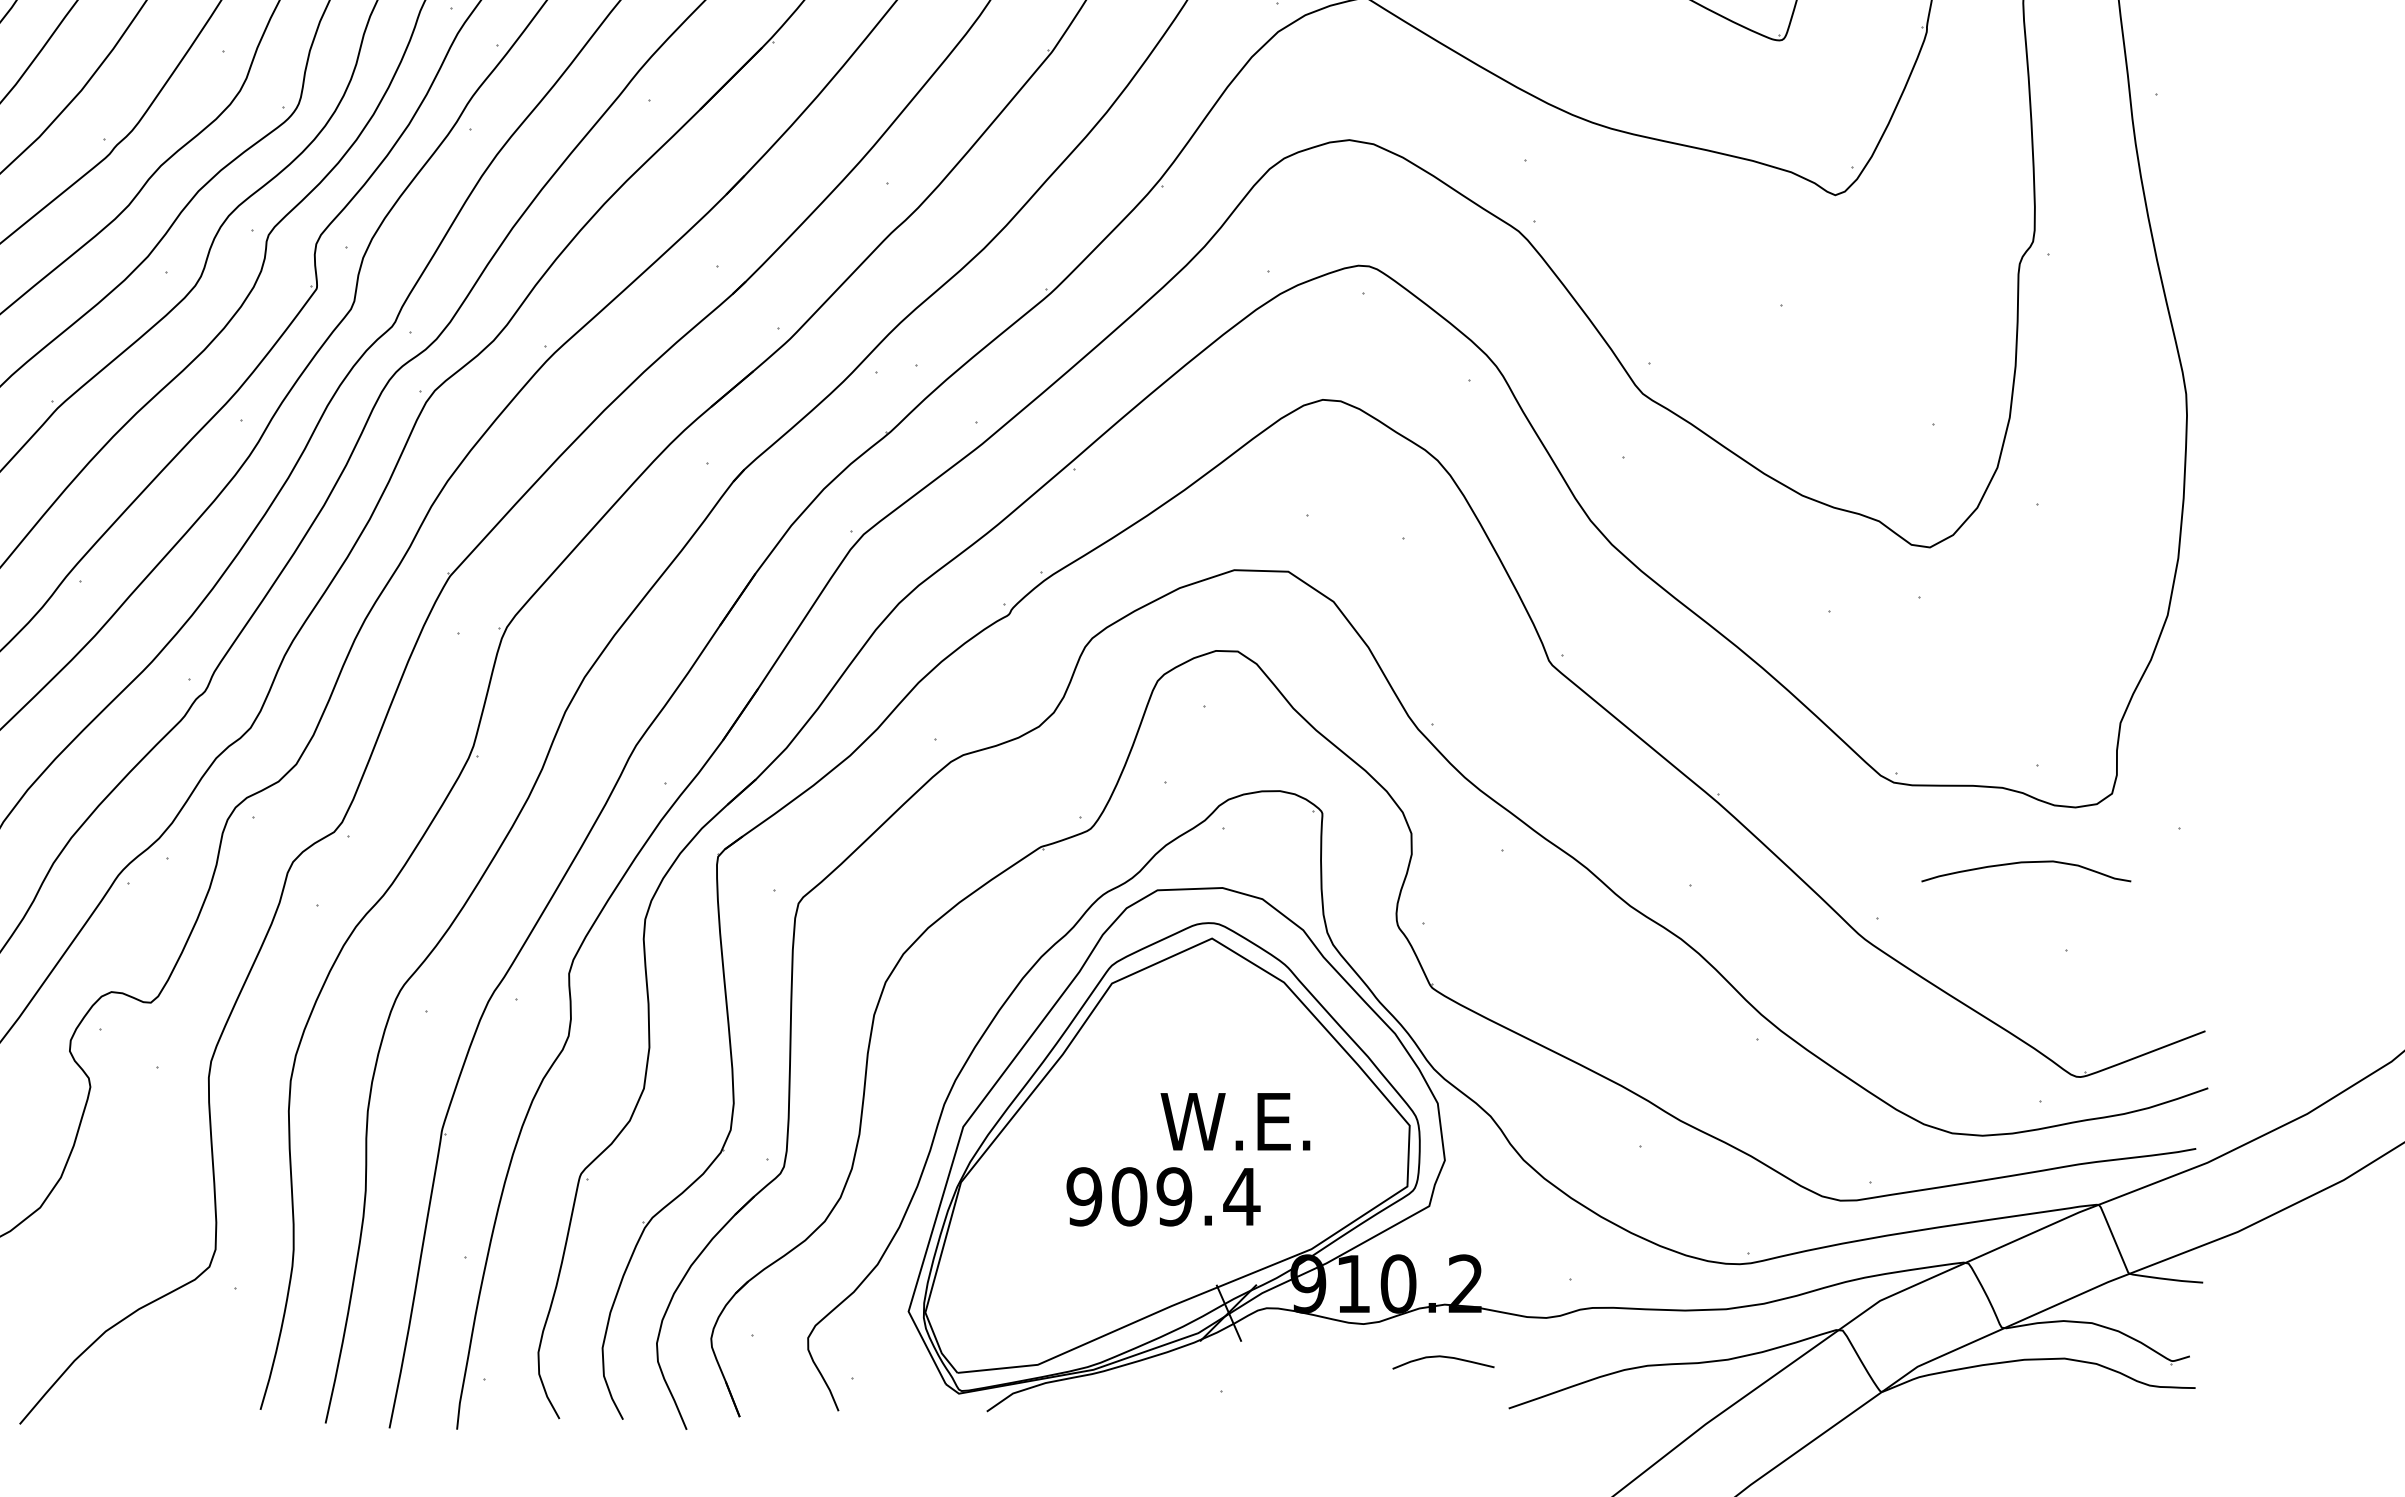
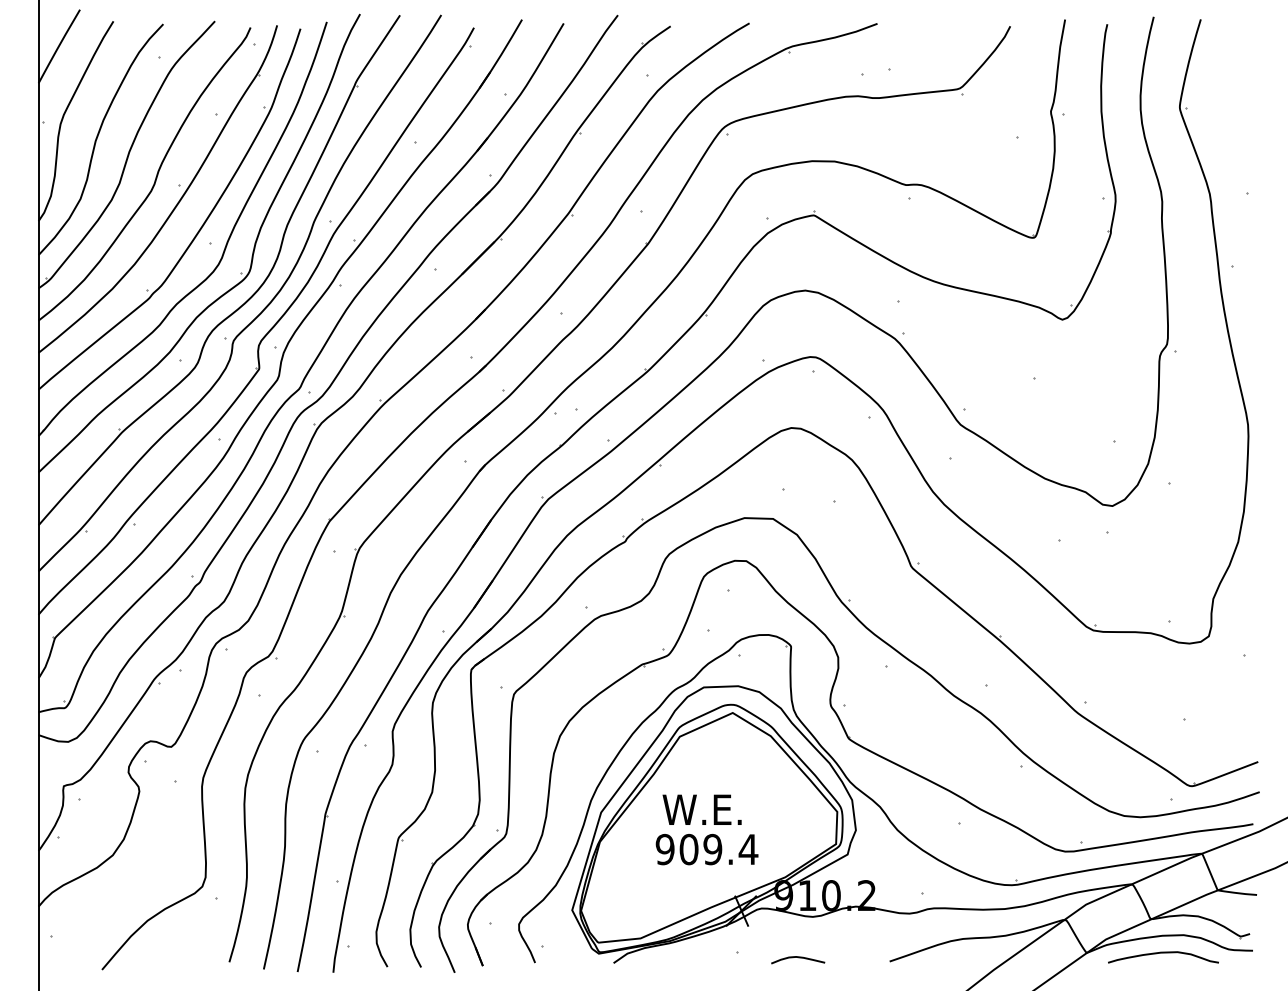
curve: (2026, 863) -> (1163, 953), moved
text: (1234, 1121) -> (701, 809), moved
curve: (1444, 1359) -> (798, 958), moved

